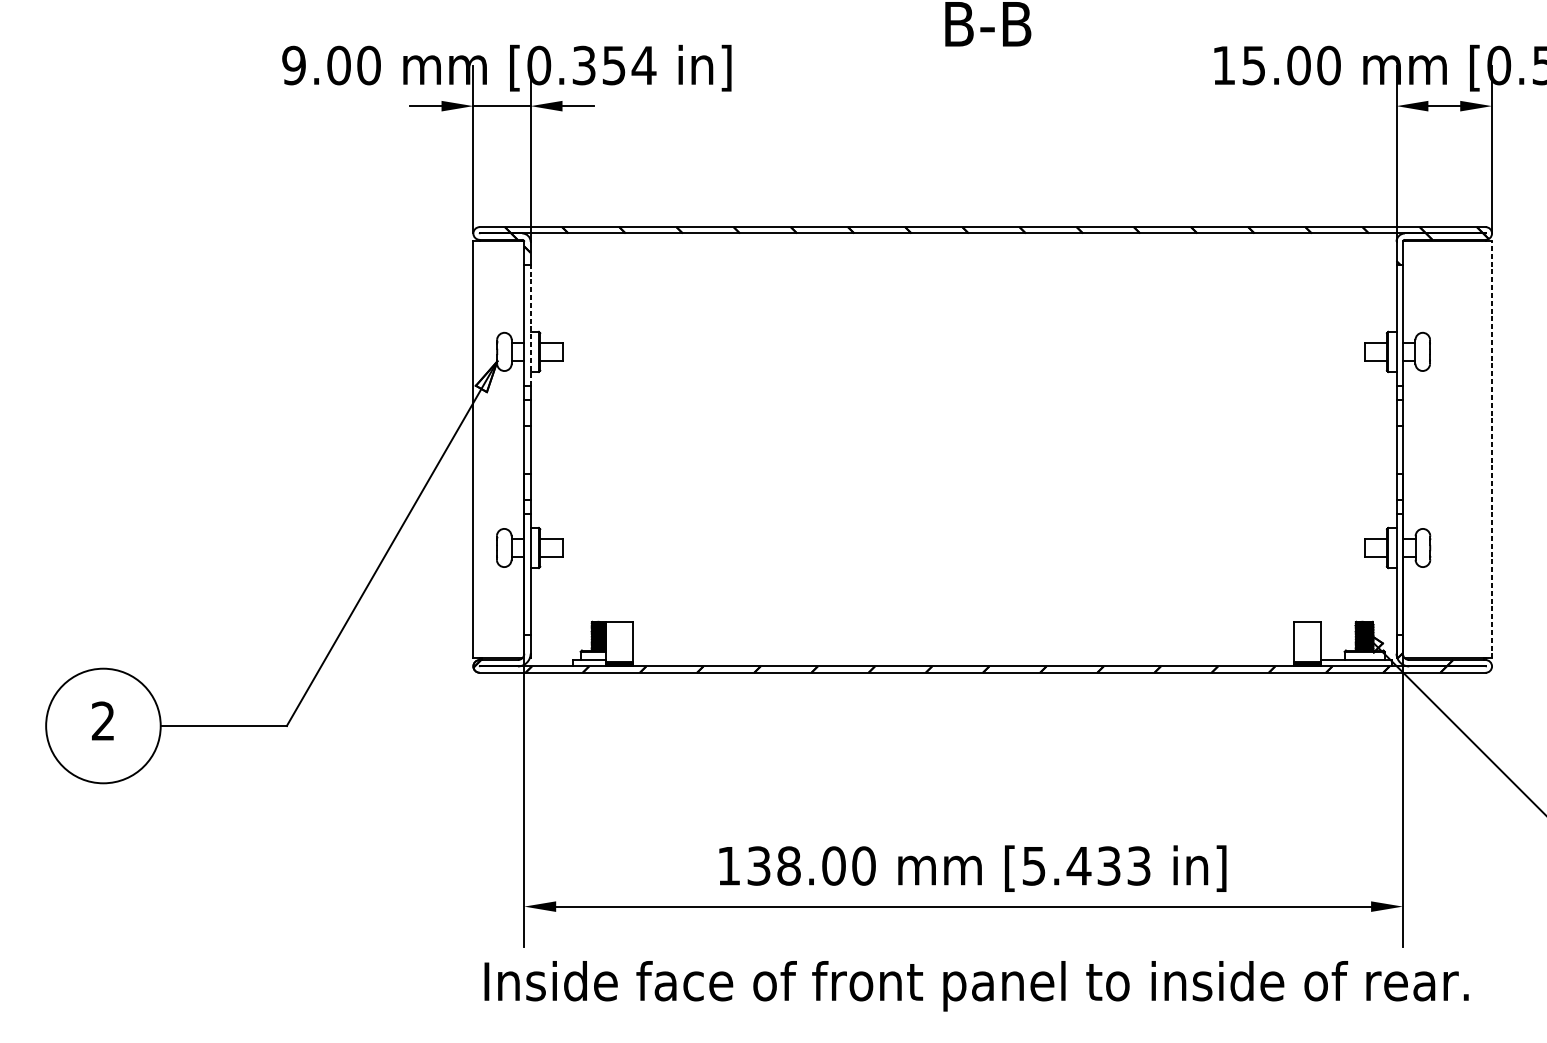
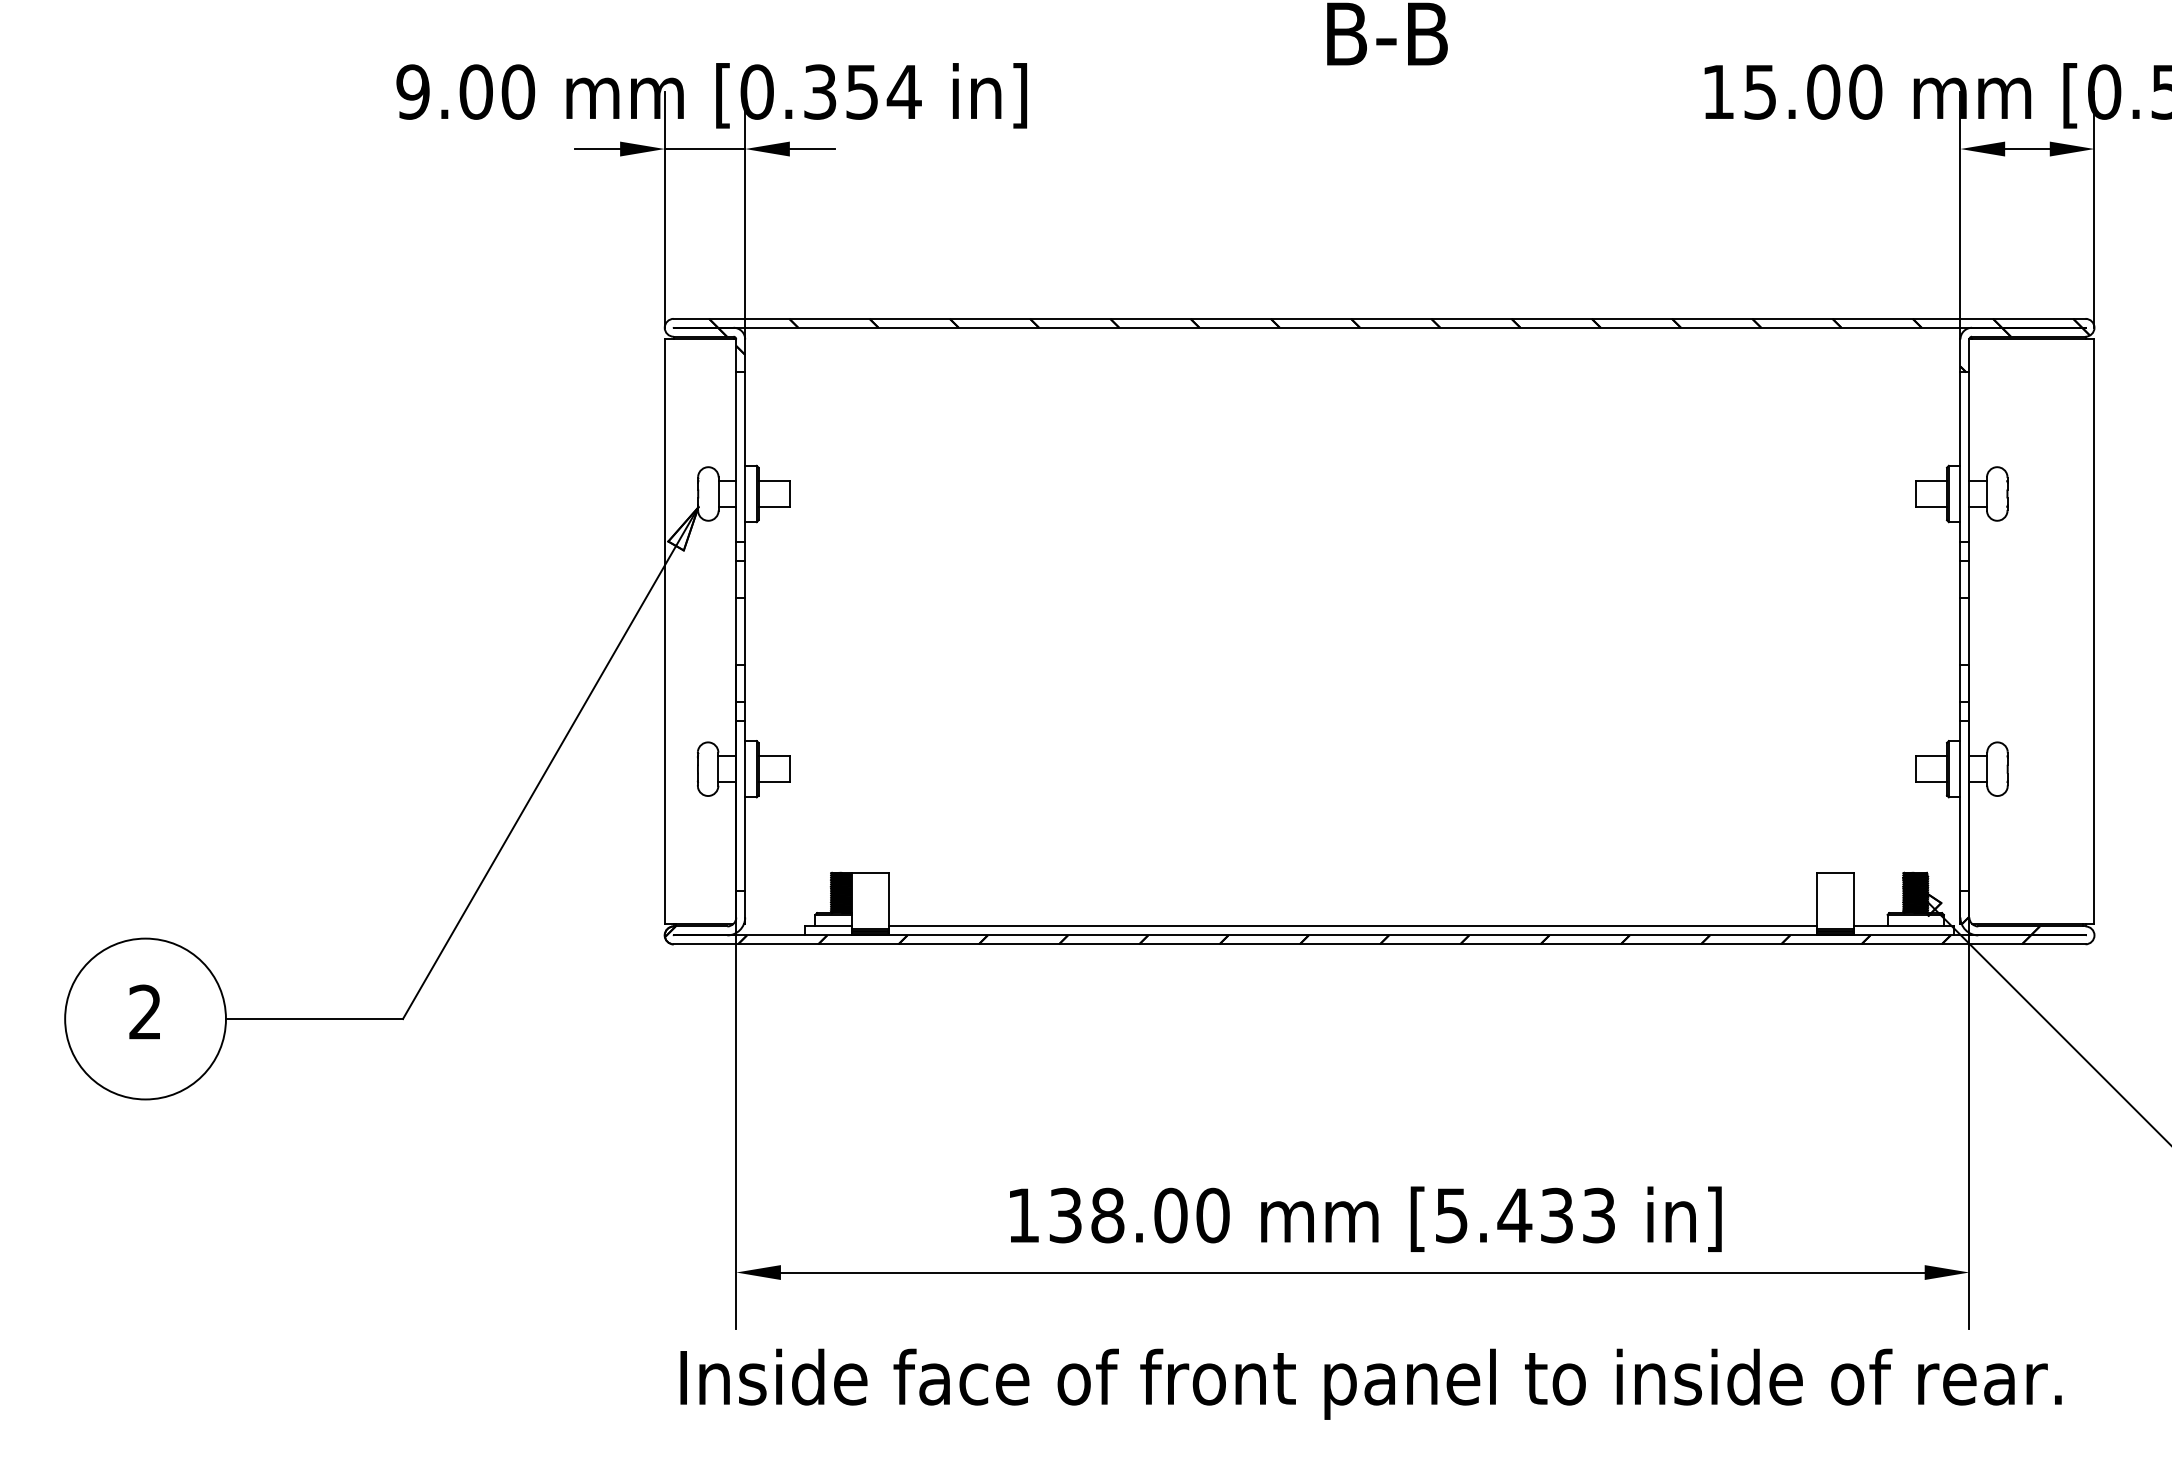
line: (530, 325) -> (745, 457), dashed -> solid
line: (1492, 449) -> (2094, 631), dashed -> solid
line: (963, 660) -> (1352, 926), added

